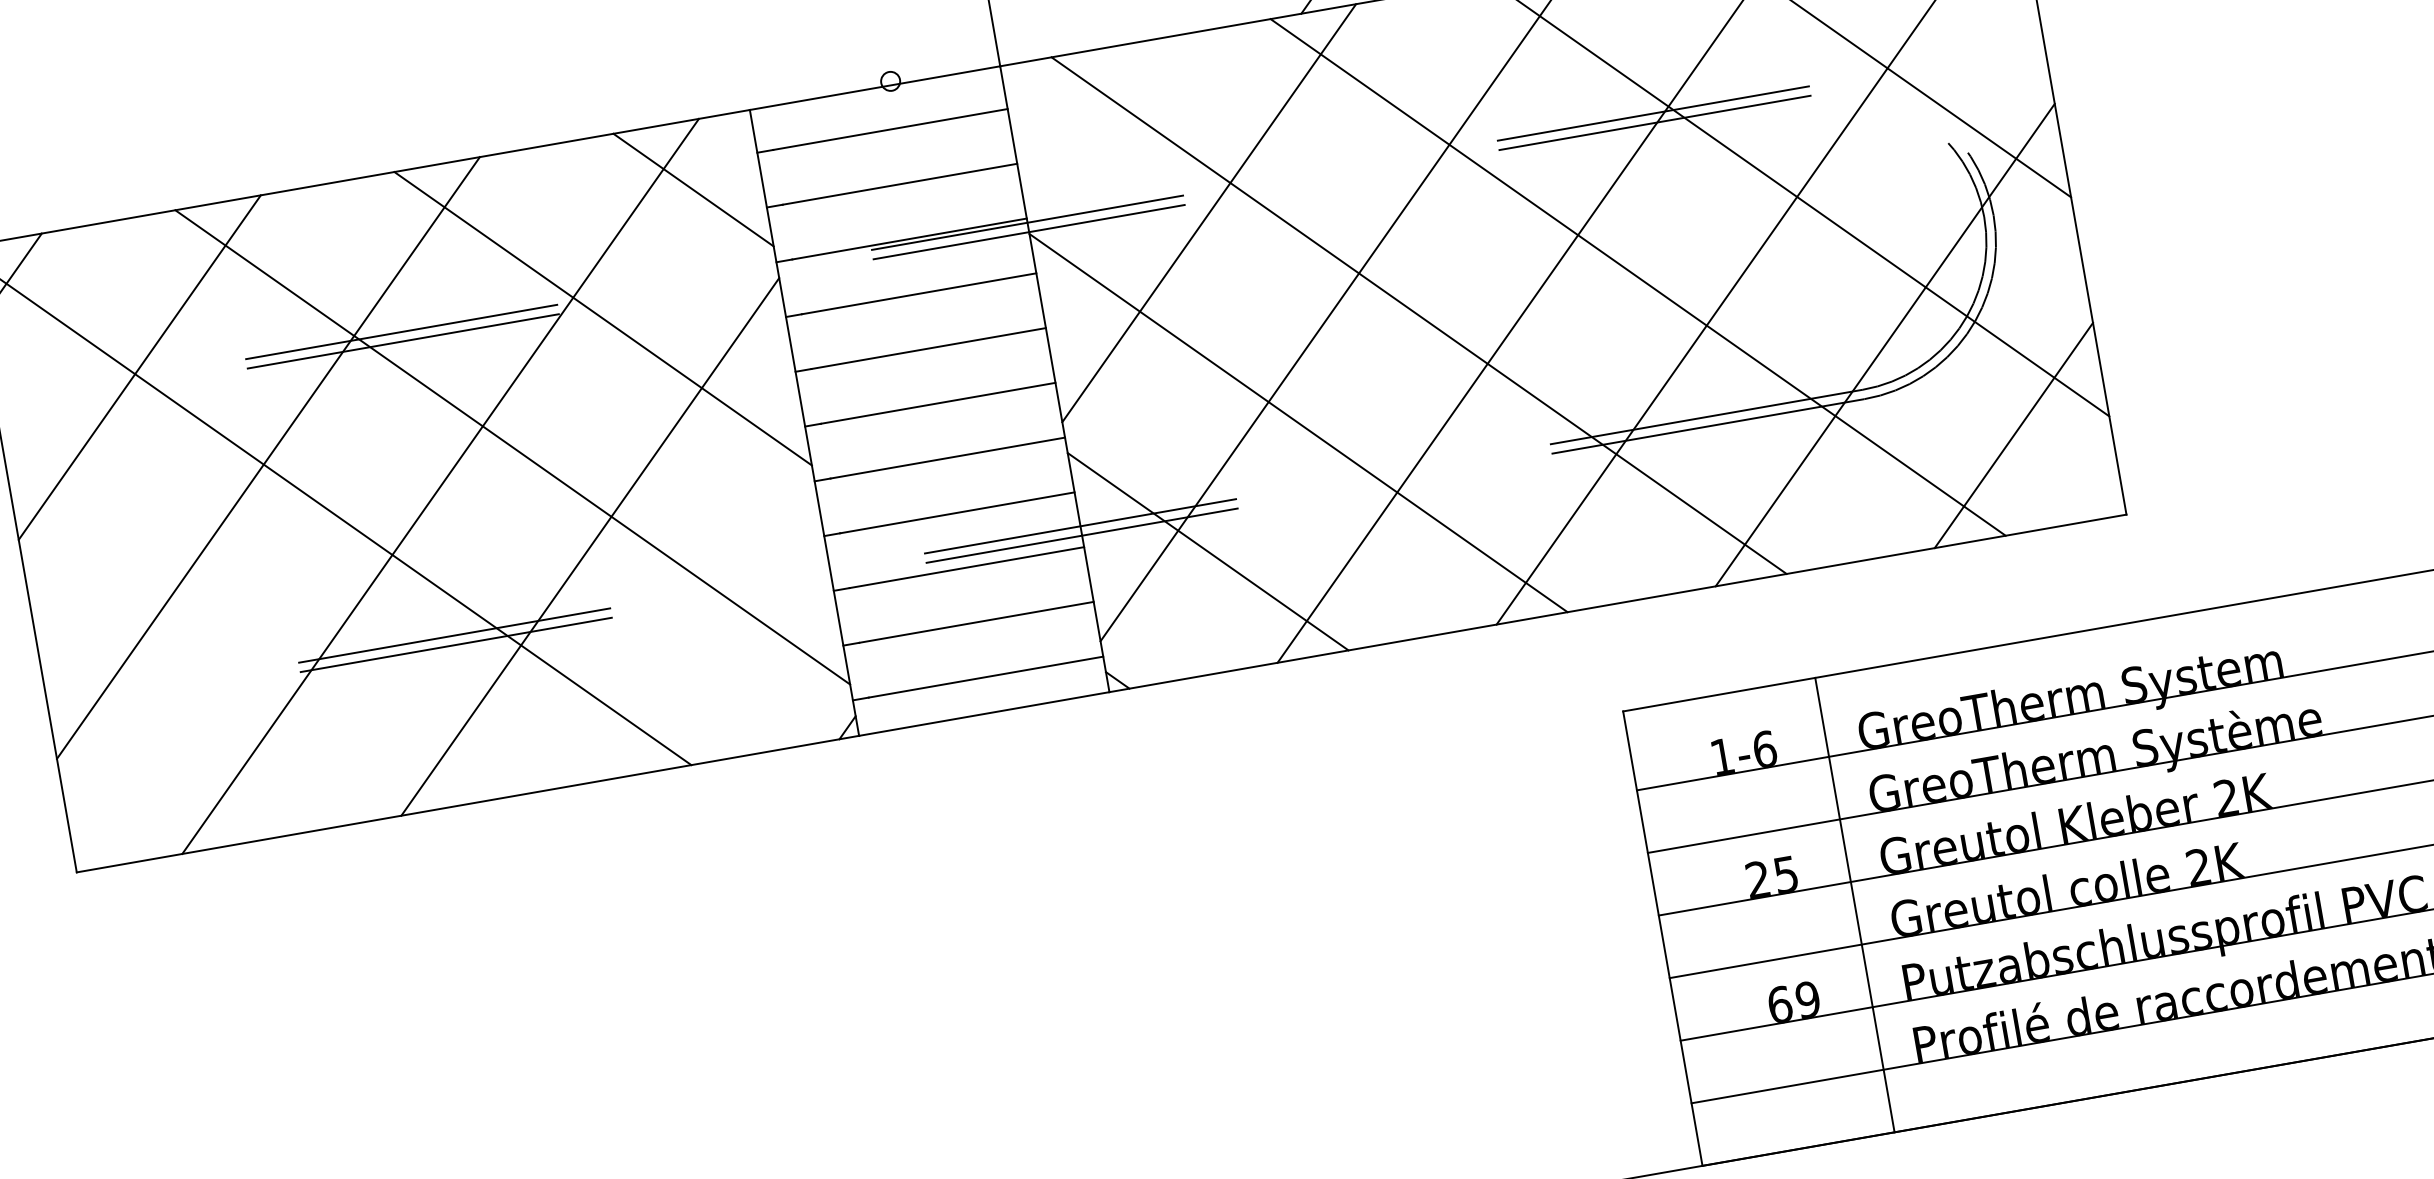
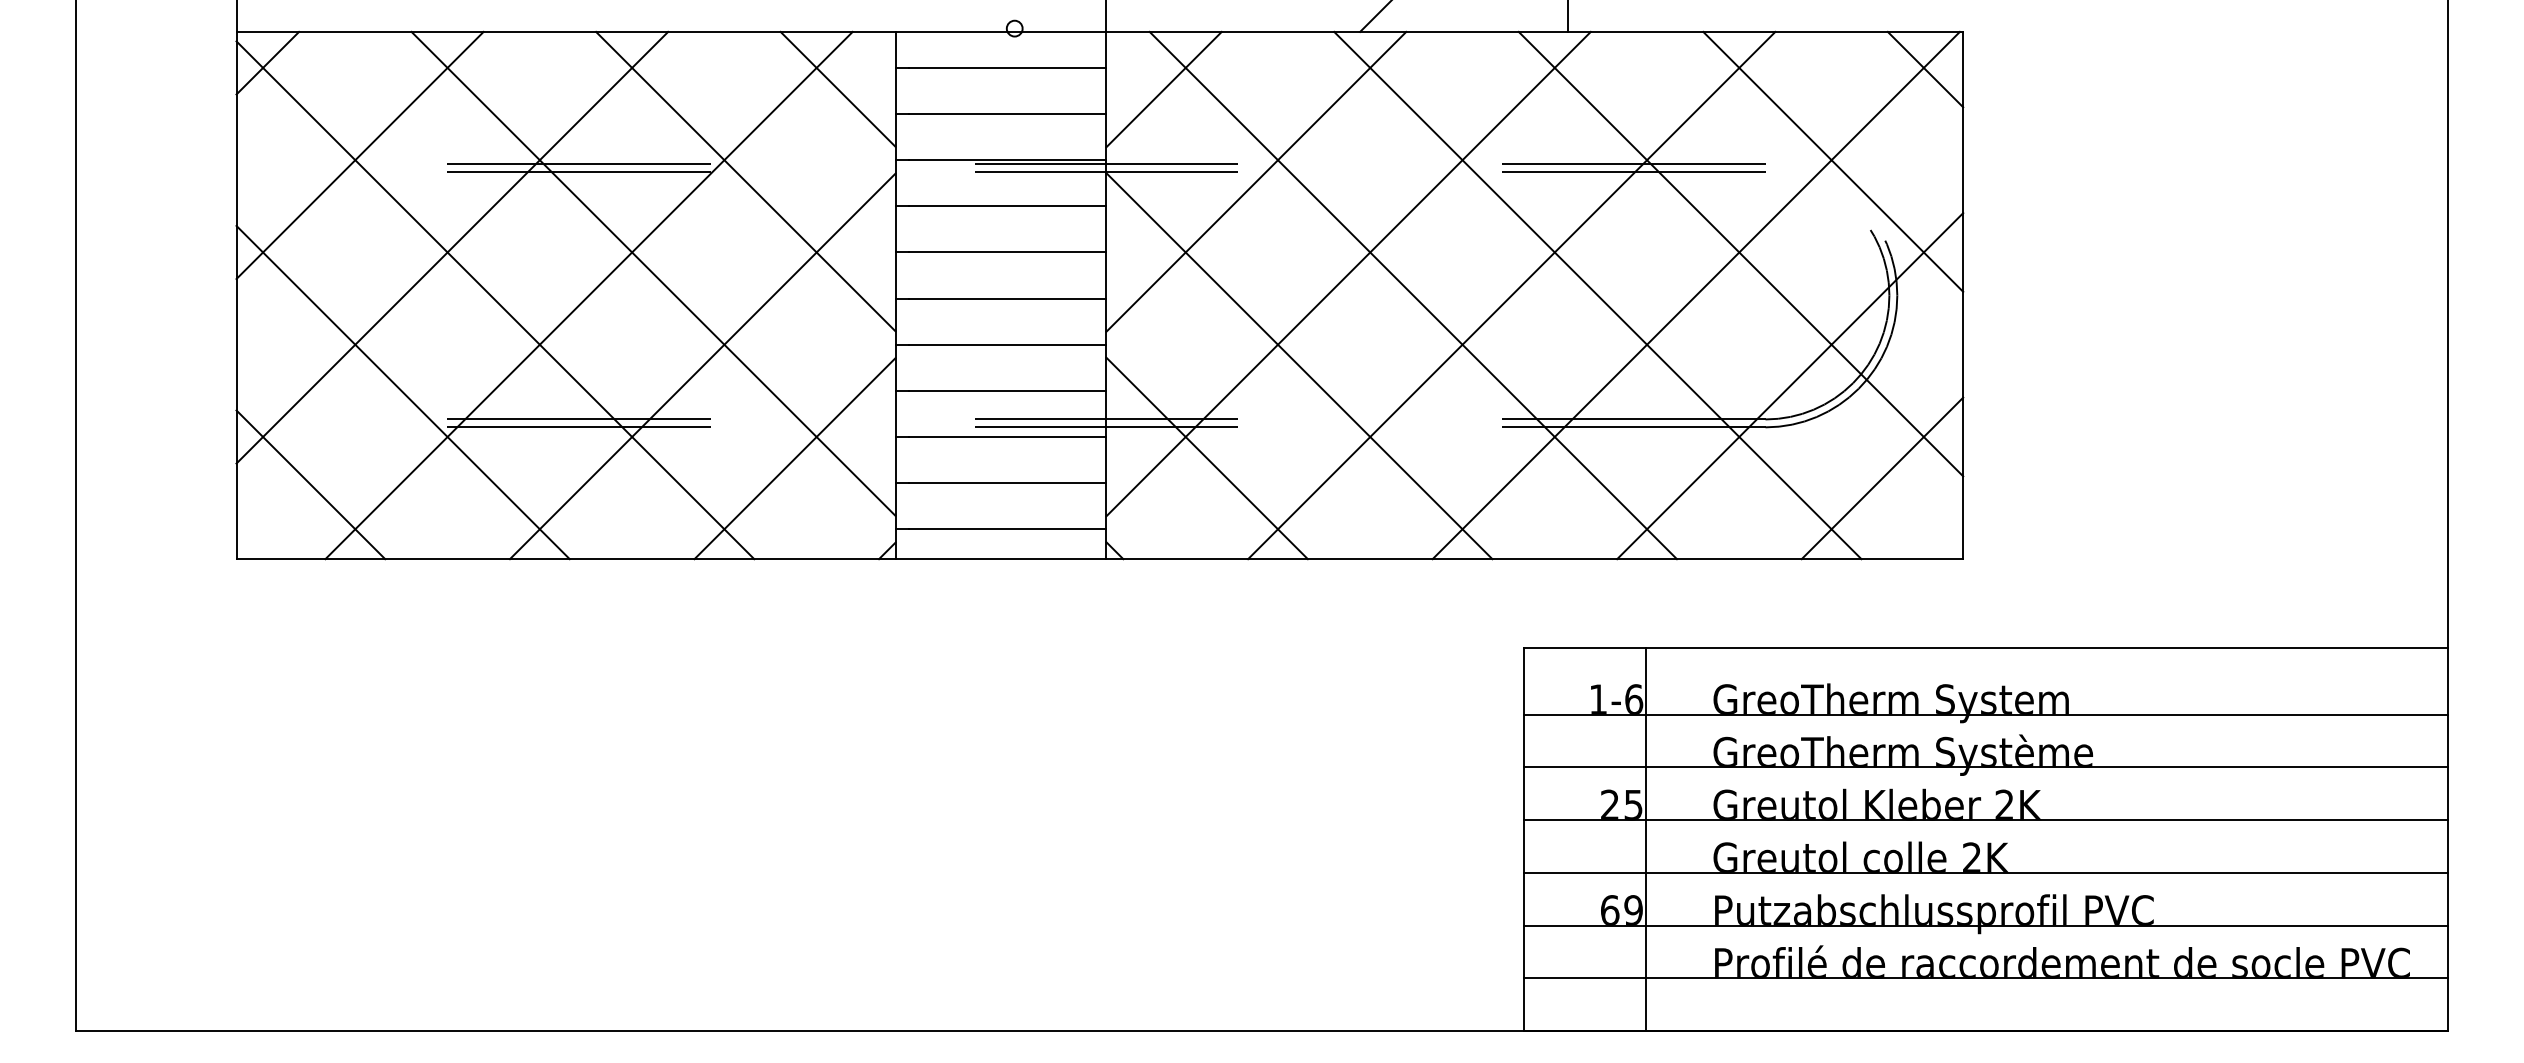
line: (1079, 122) -> (1163, 89), added
line: (718, 637) -> (794, 458), added
line: (239, 640) -> (402, 392), added
line: (149, 768) -> (310, 484), added
line: (1854, 904) -> (1645, 839), moved

